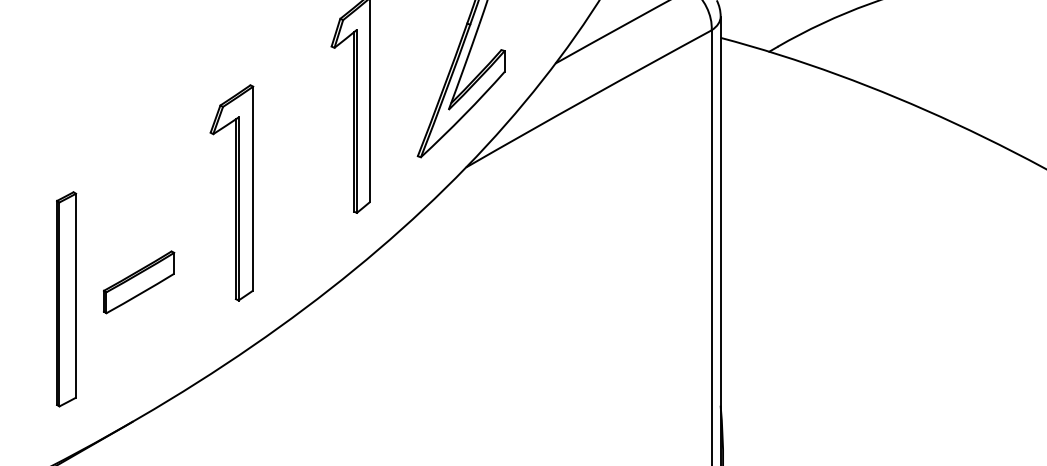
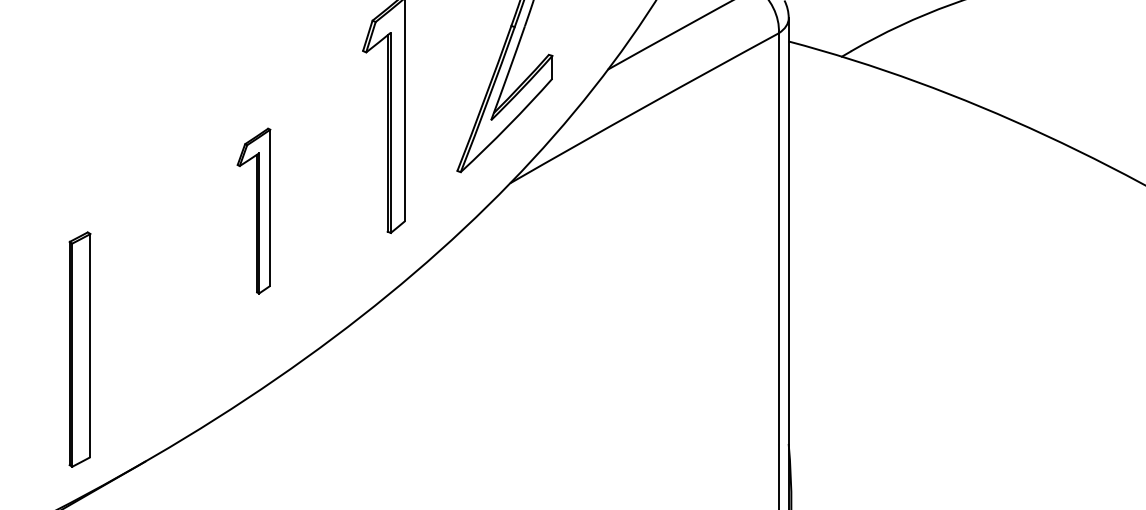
part: (231, 192) -> (253, 210), size x0.7
part: (139, 281) -> (152, 308), removed
part: (66, 299) -> (79, 349), moved

